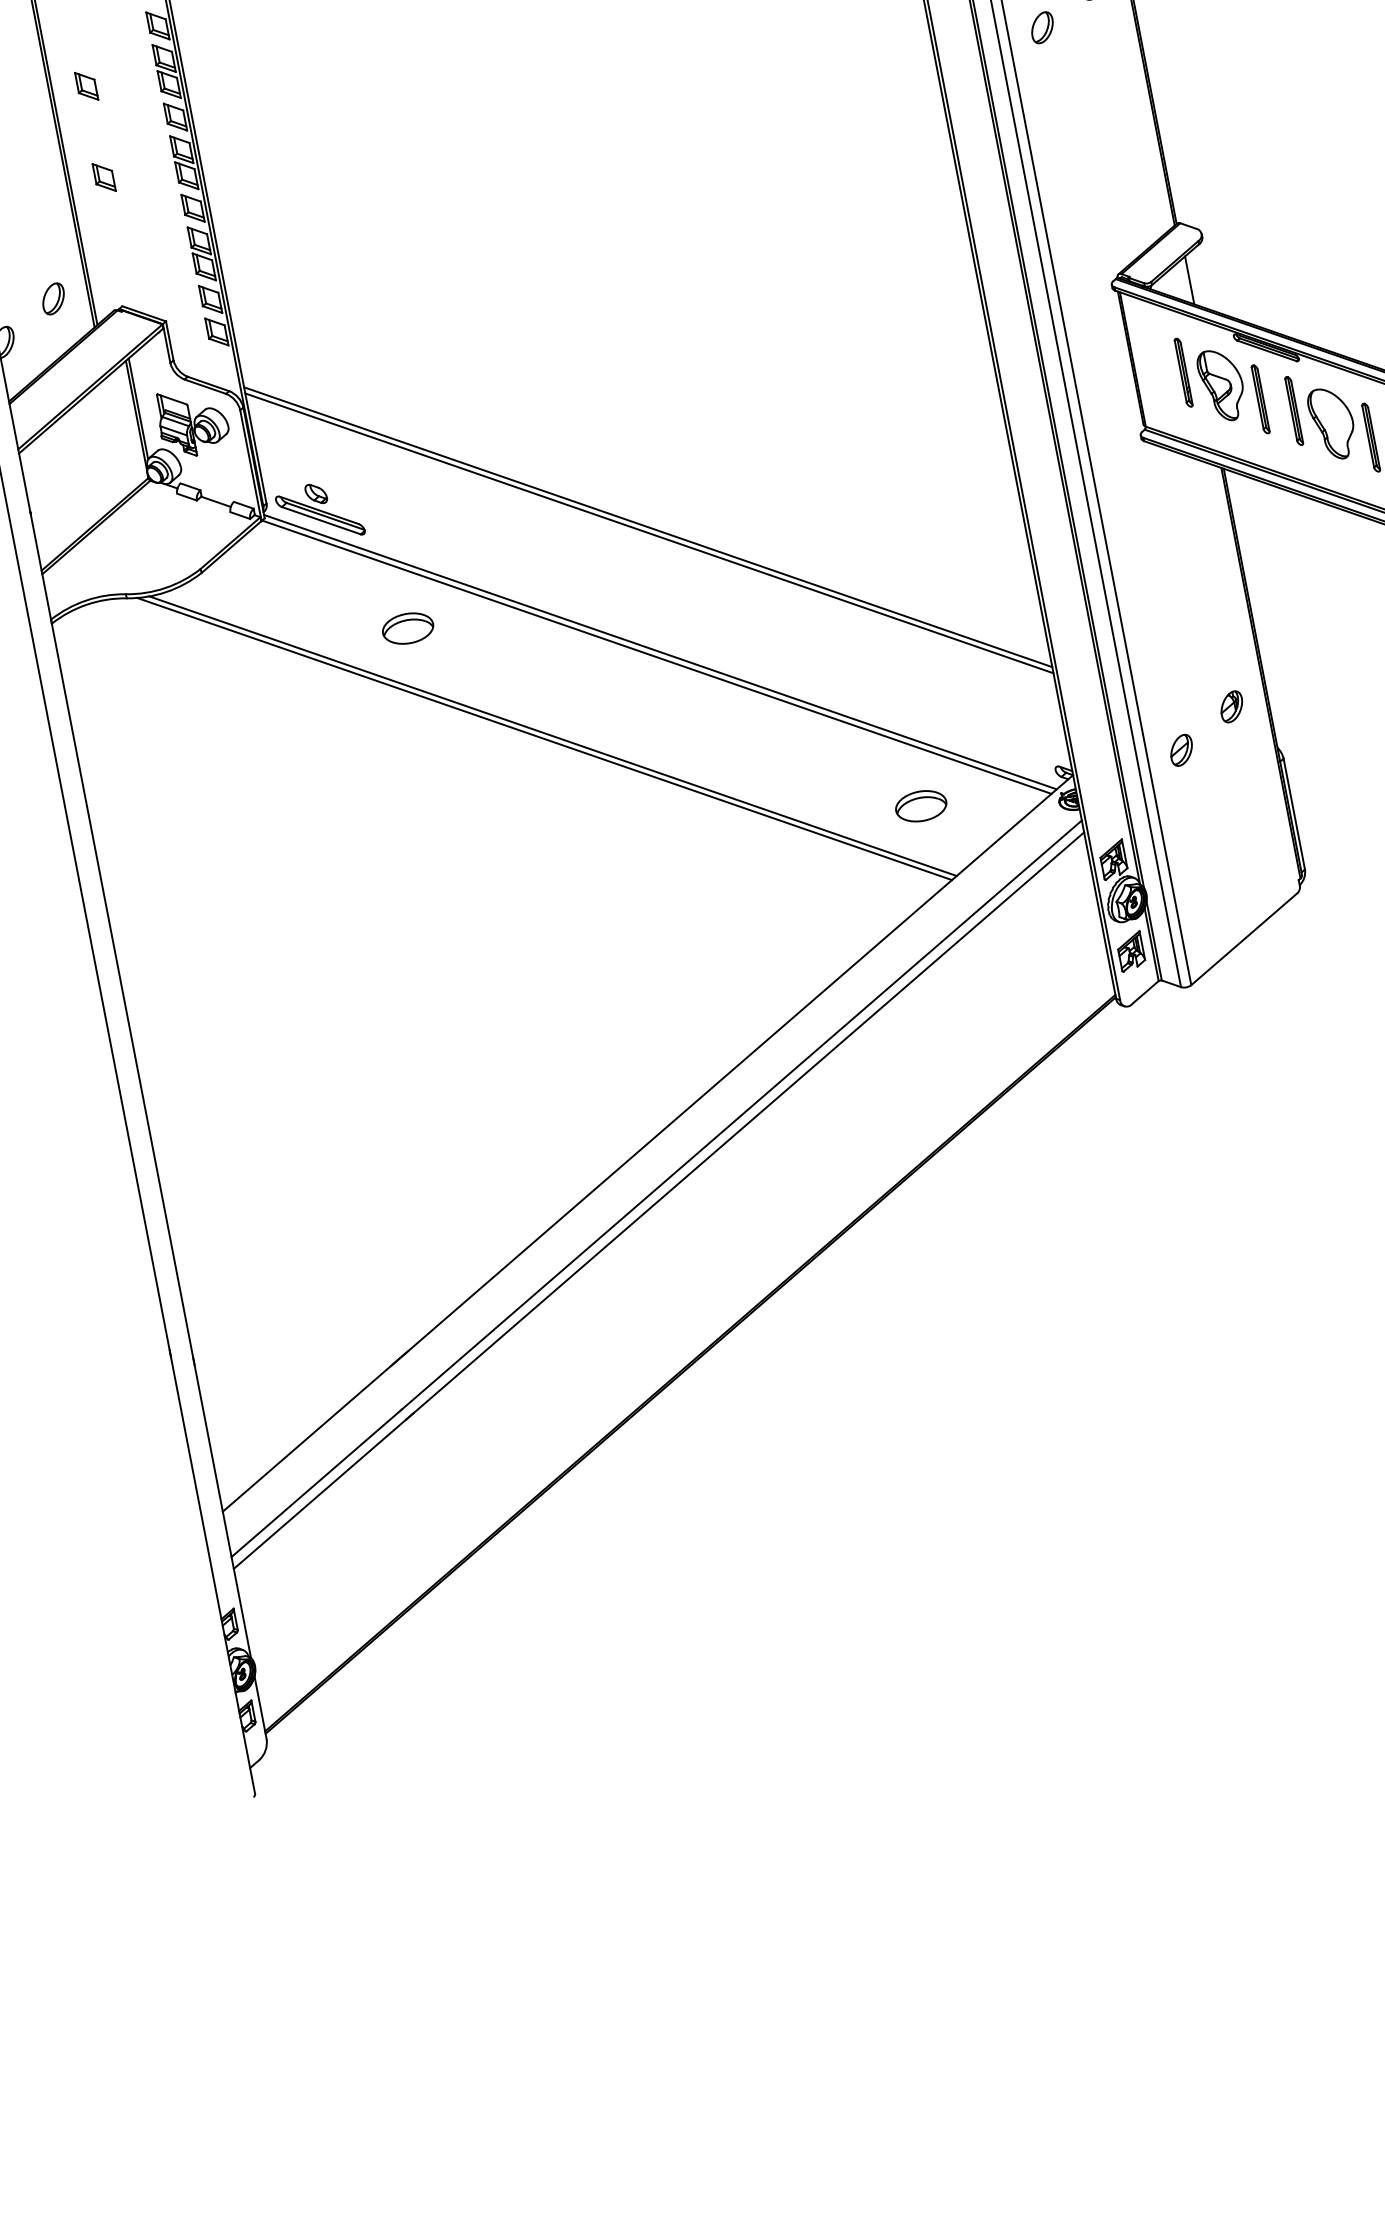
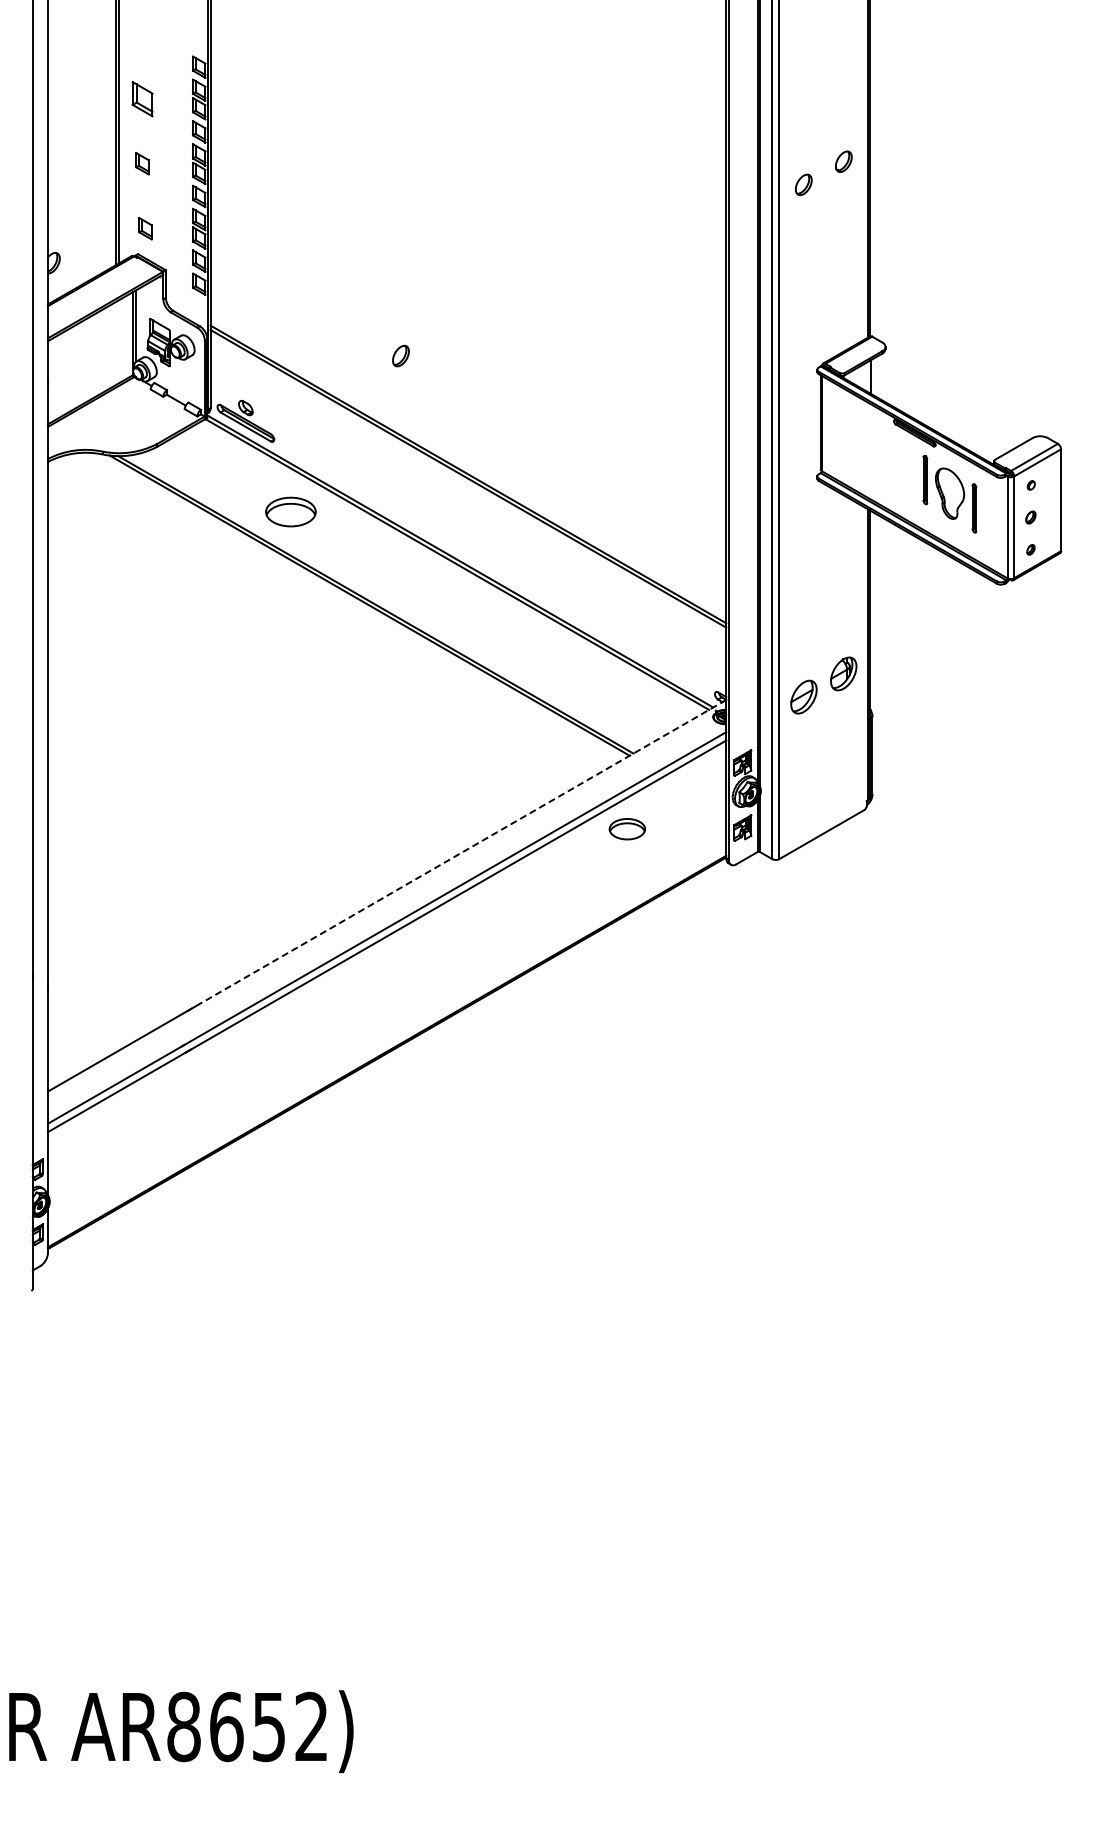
part: (86, 85) -> (142, 98), size x1.6
part: (125, 268) -> (145, 228), added
part: (53, 299) -> (400, 356), moved
part: (1222, 386) -> (879, 453), removed
part: (407, 629) -> (290, 512), size x1.4
part: (1231, 707) -> (843, 674), size x1.6
part: (1181, 750) -> (803, 697), size x1.6
part: (920, 806) -> (626, 829), moved
line: (731, 1071) -> (453, 857), solid -> dashed

